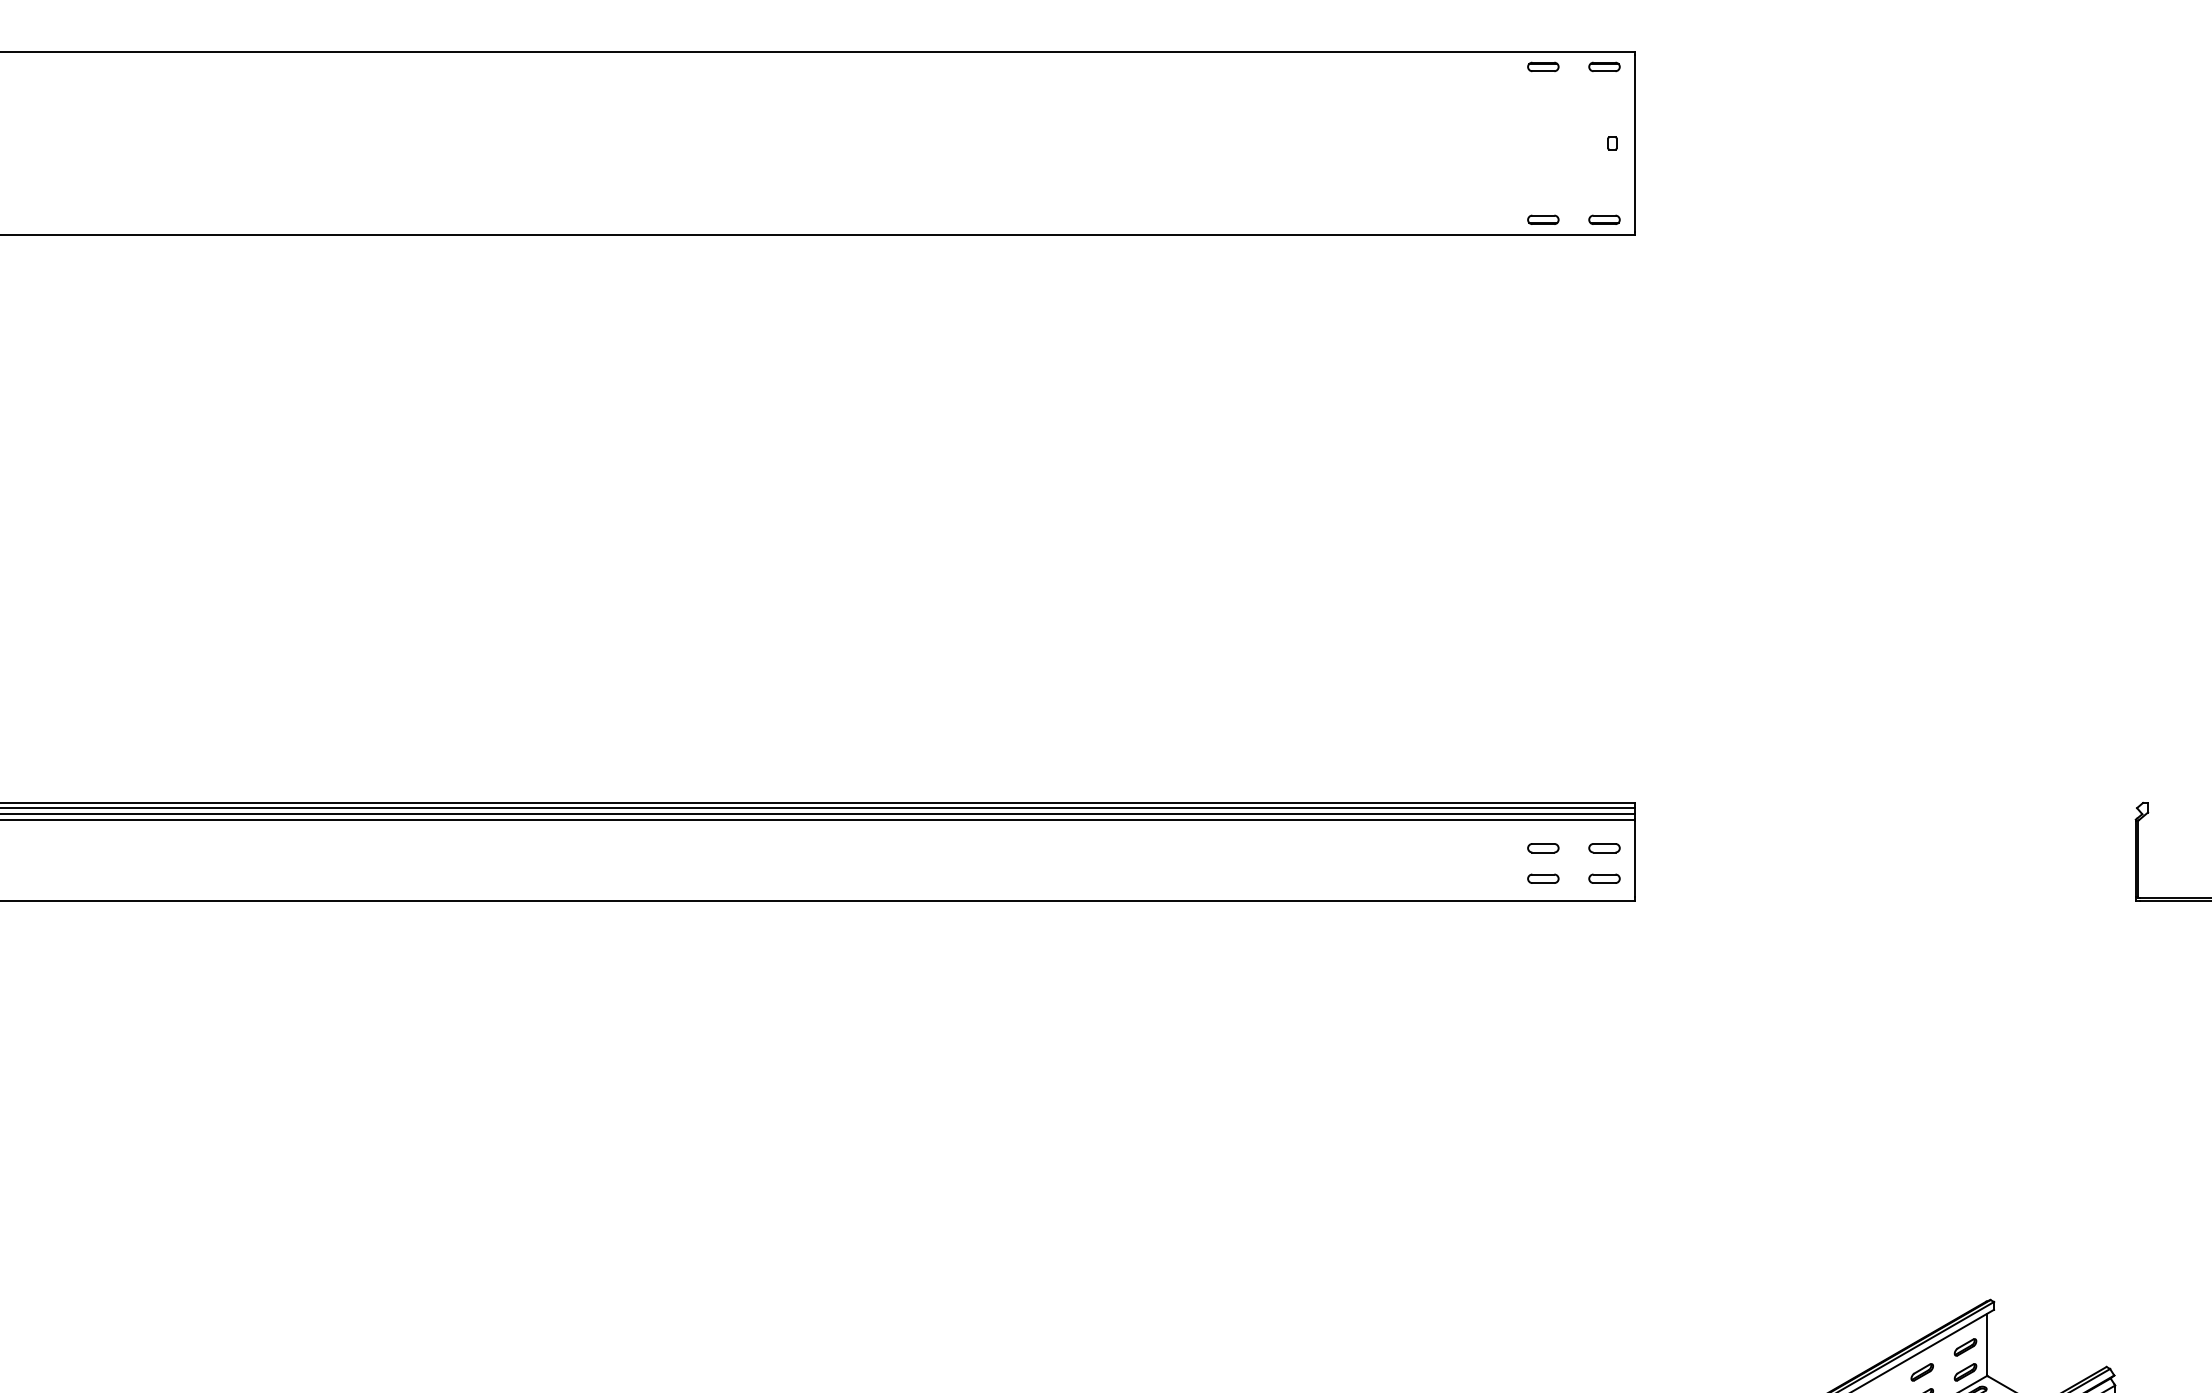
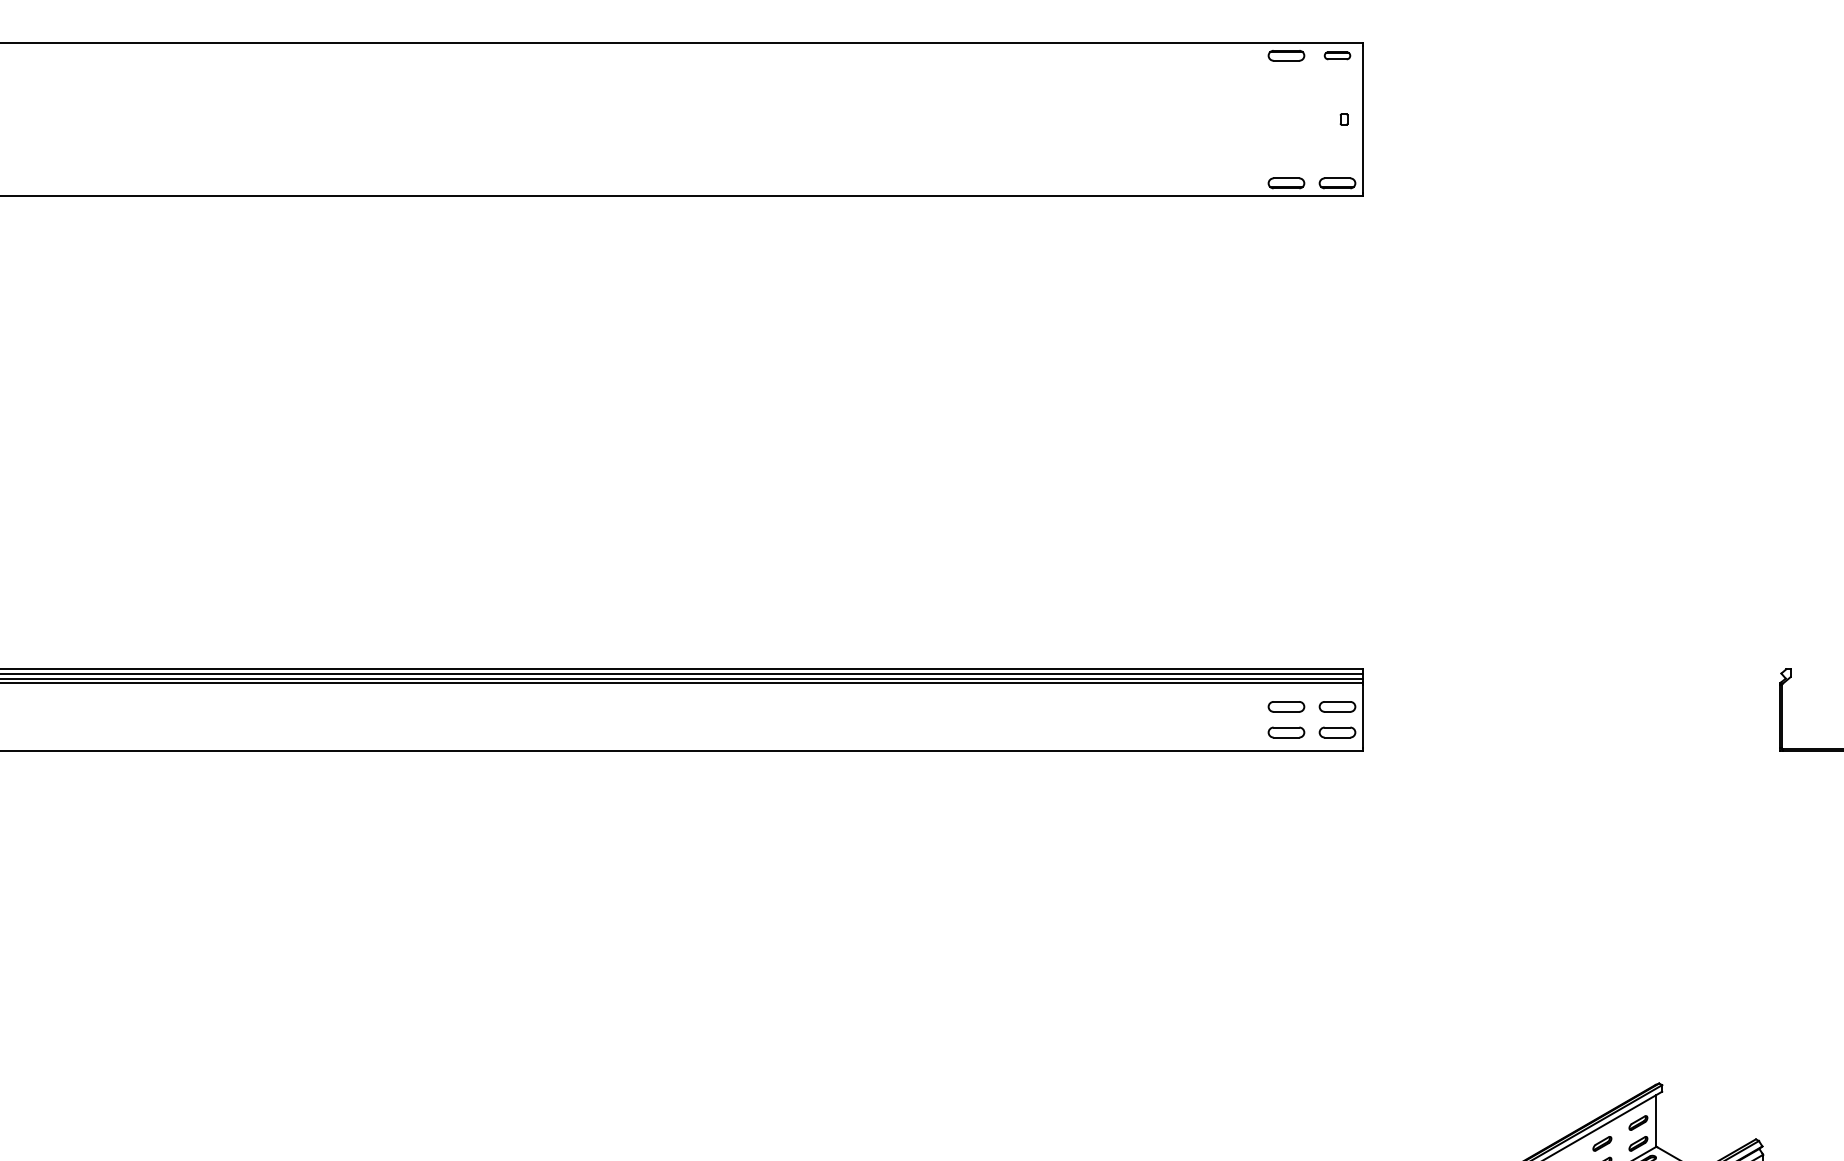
part: (1543, 66) -> (1286, 55), size x1.4
part: (1543, 219) -> (1286, 182), size x1.4
part: (1604, 219) -> (1337, 182), size x1.4
part: (1543, 848) -> (1286, 707), size x1.4
part: (1604, 848) -> (1337, 707), size x1.4
part: (1543, 878) -> (1286, 732), size x1.4
part: (1604, 878) -> (1337, 732), size x1.4

